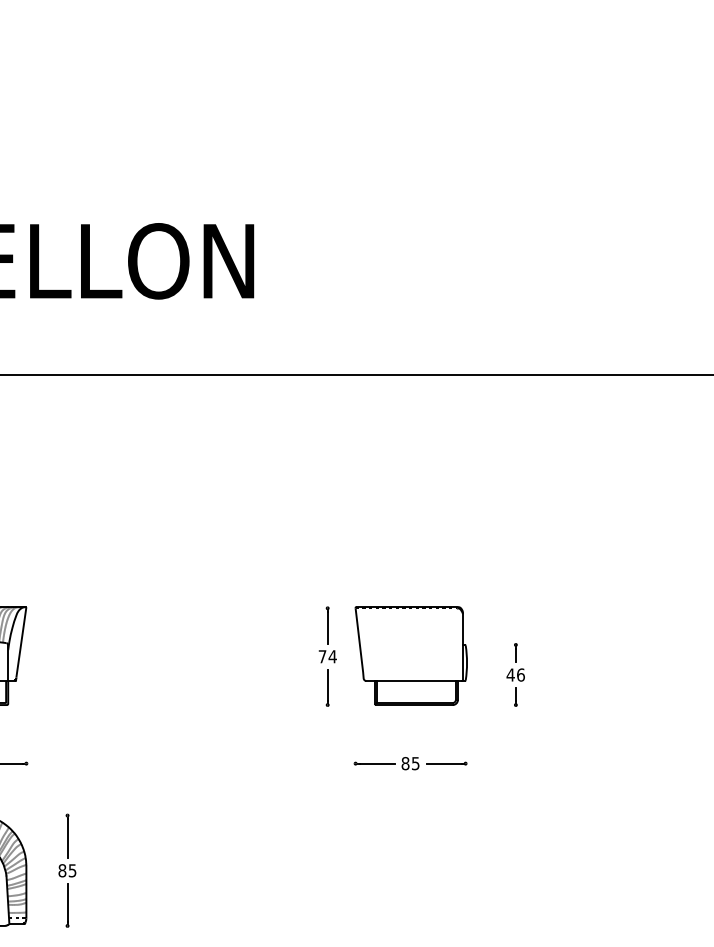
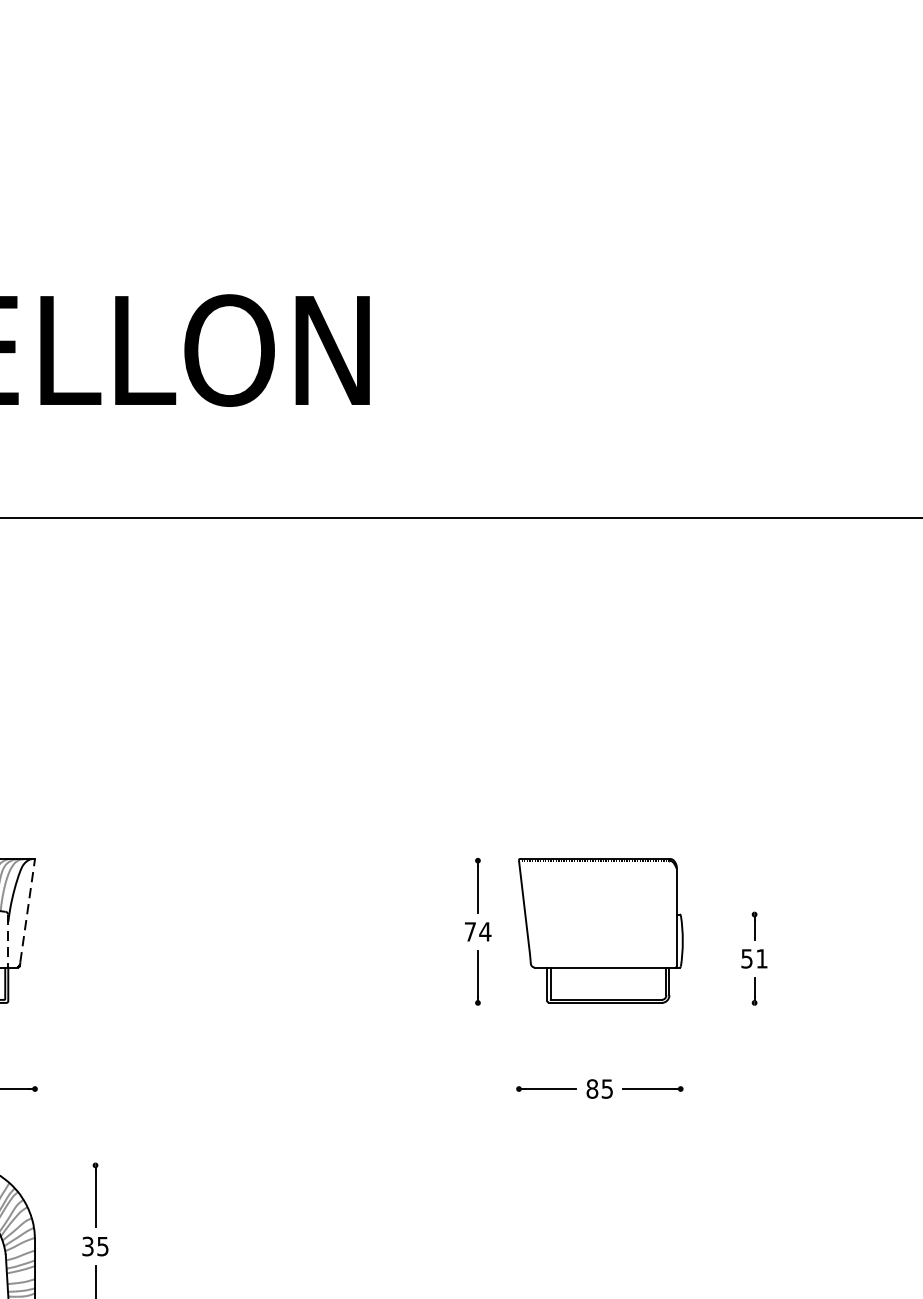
line: (21, 641) -> (27, 909), solid -> dashed
line: (8, 662) -> (8, 940), solid -> dashed
text: (515, 674) -> (754, 958), 46 -> 51
text: (62, 870) -> (88, 1246), 85 -> 35

